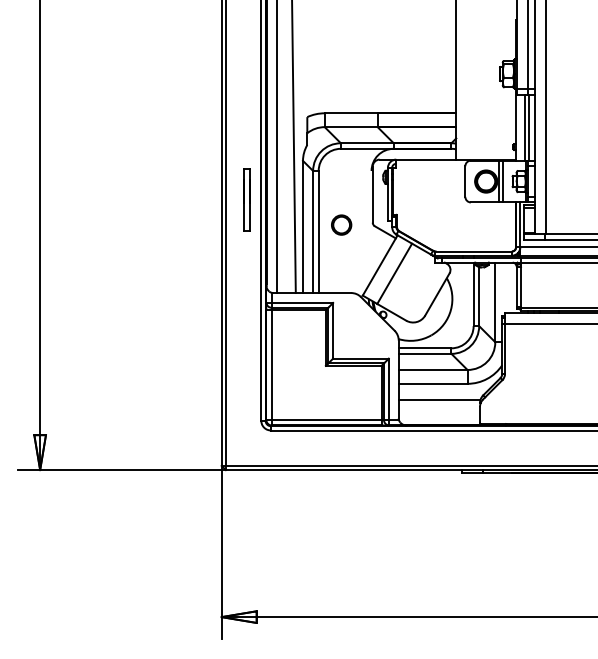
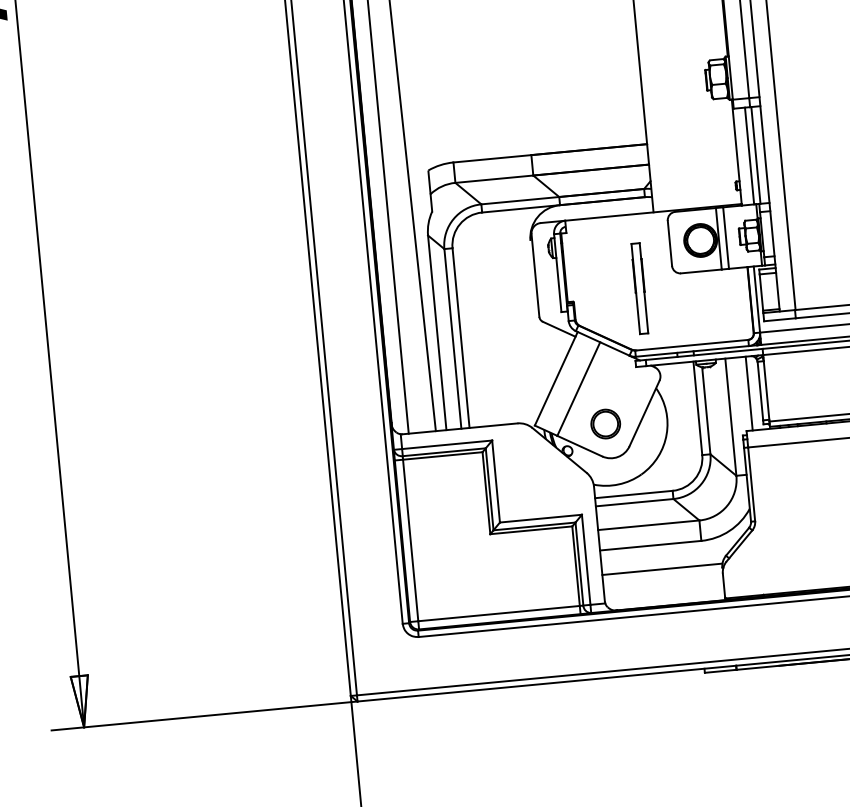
part: (246, 199) -> (638, 287), moved
circle: (341, 224) -> (605, 423), moved
line: (509, 287) -> (749, 393), added

